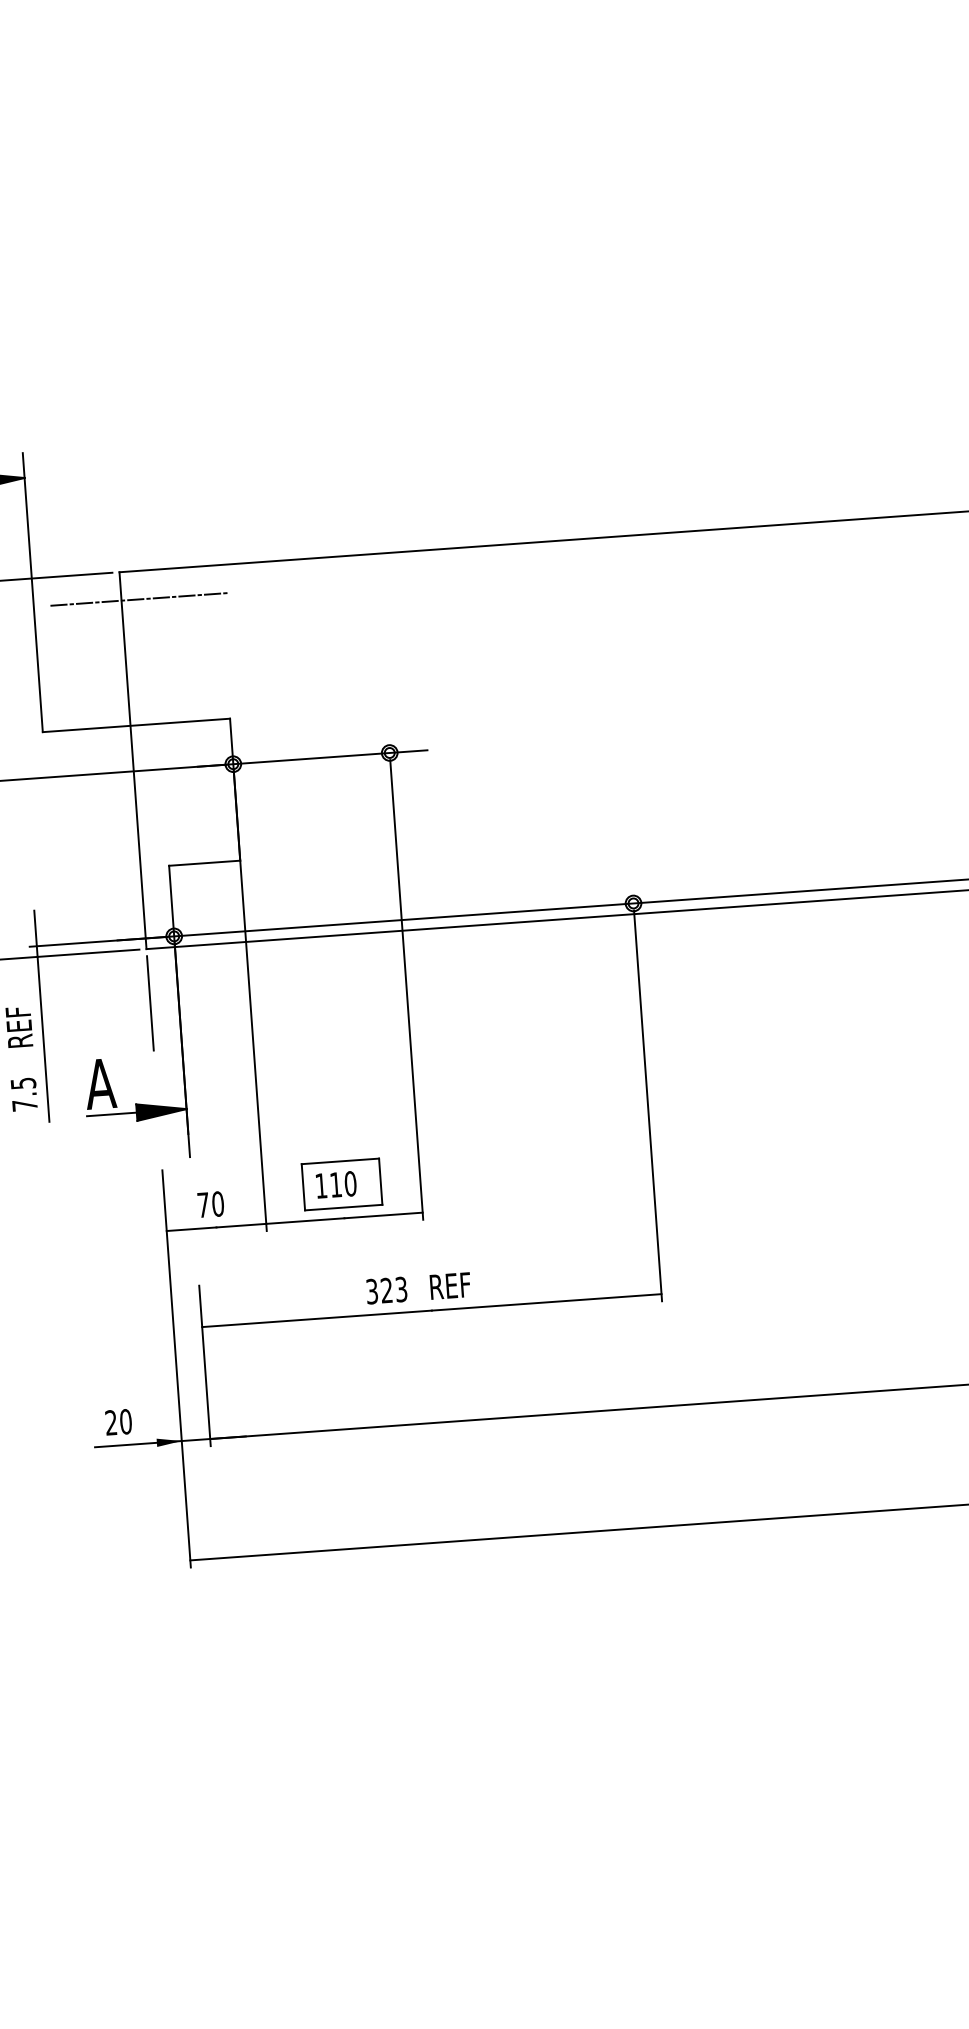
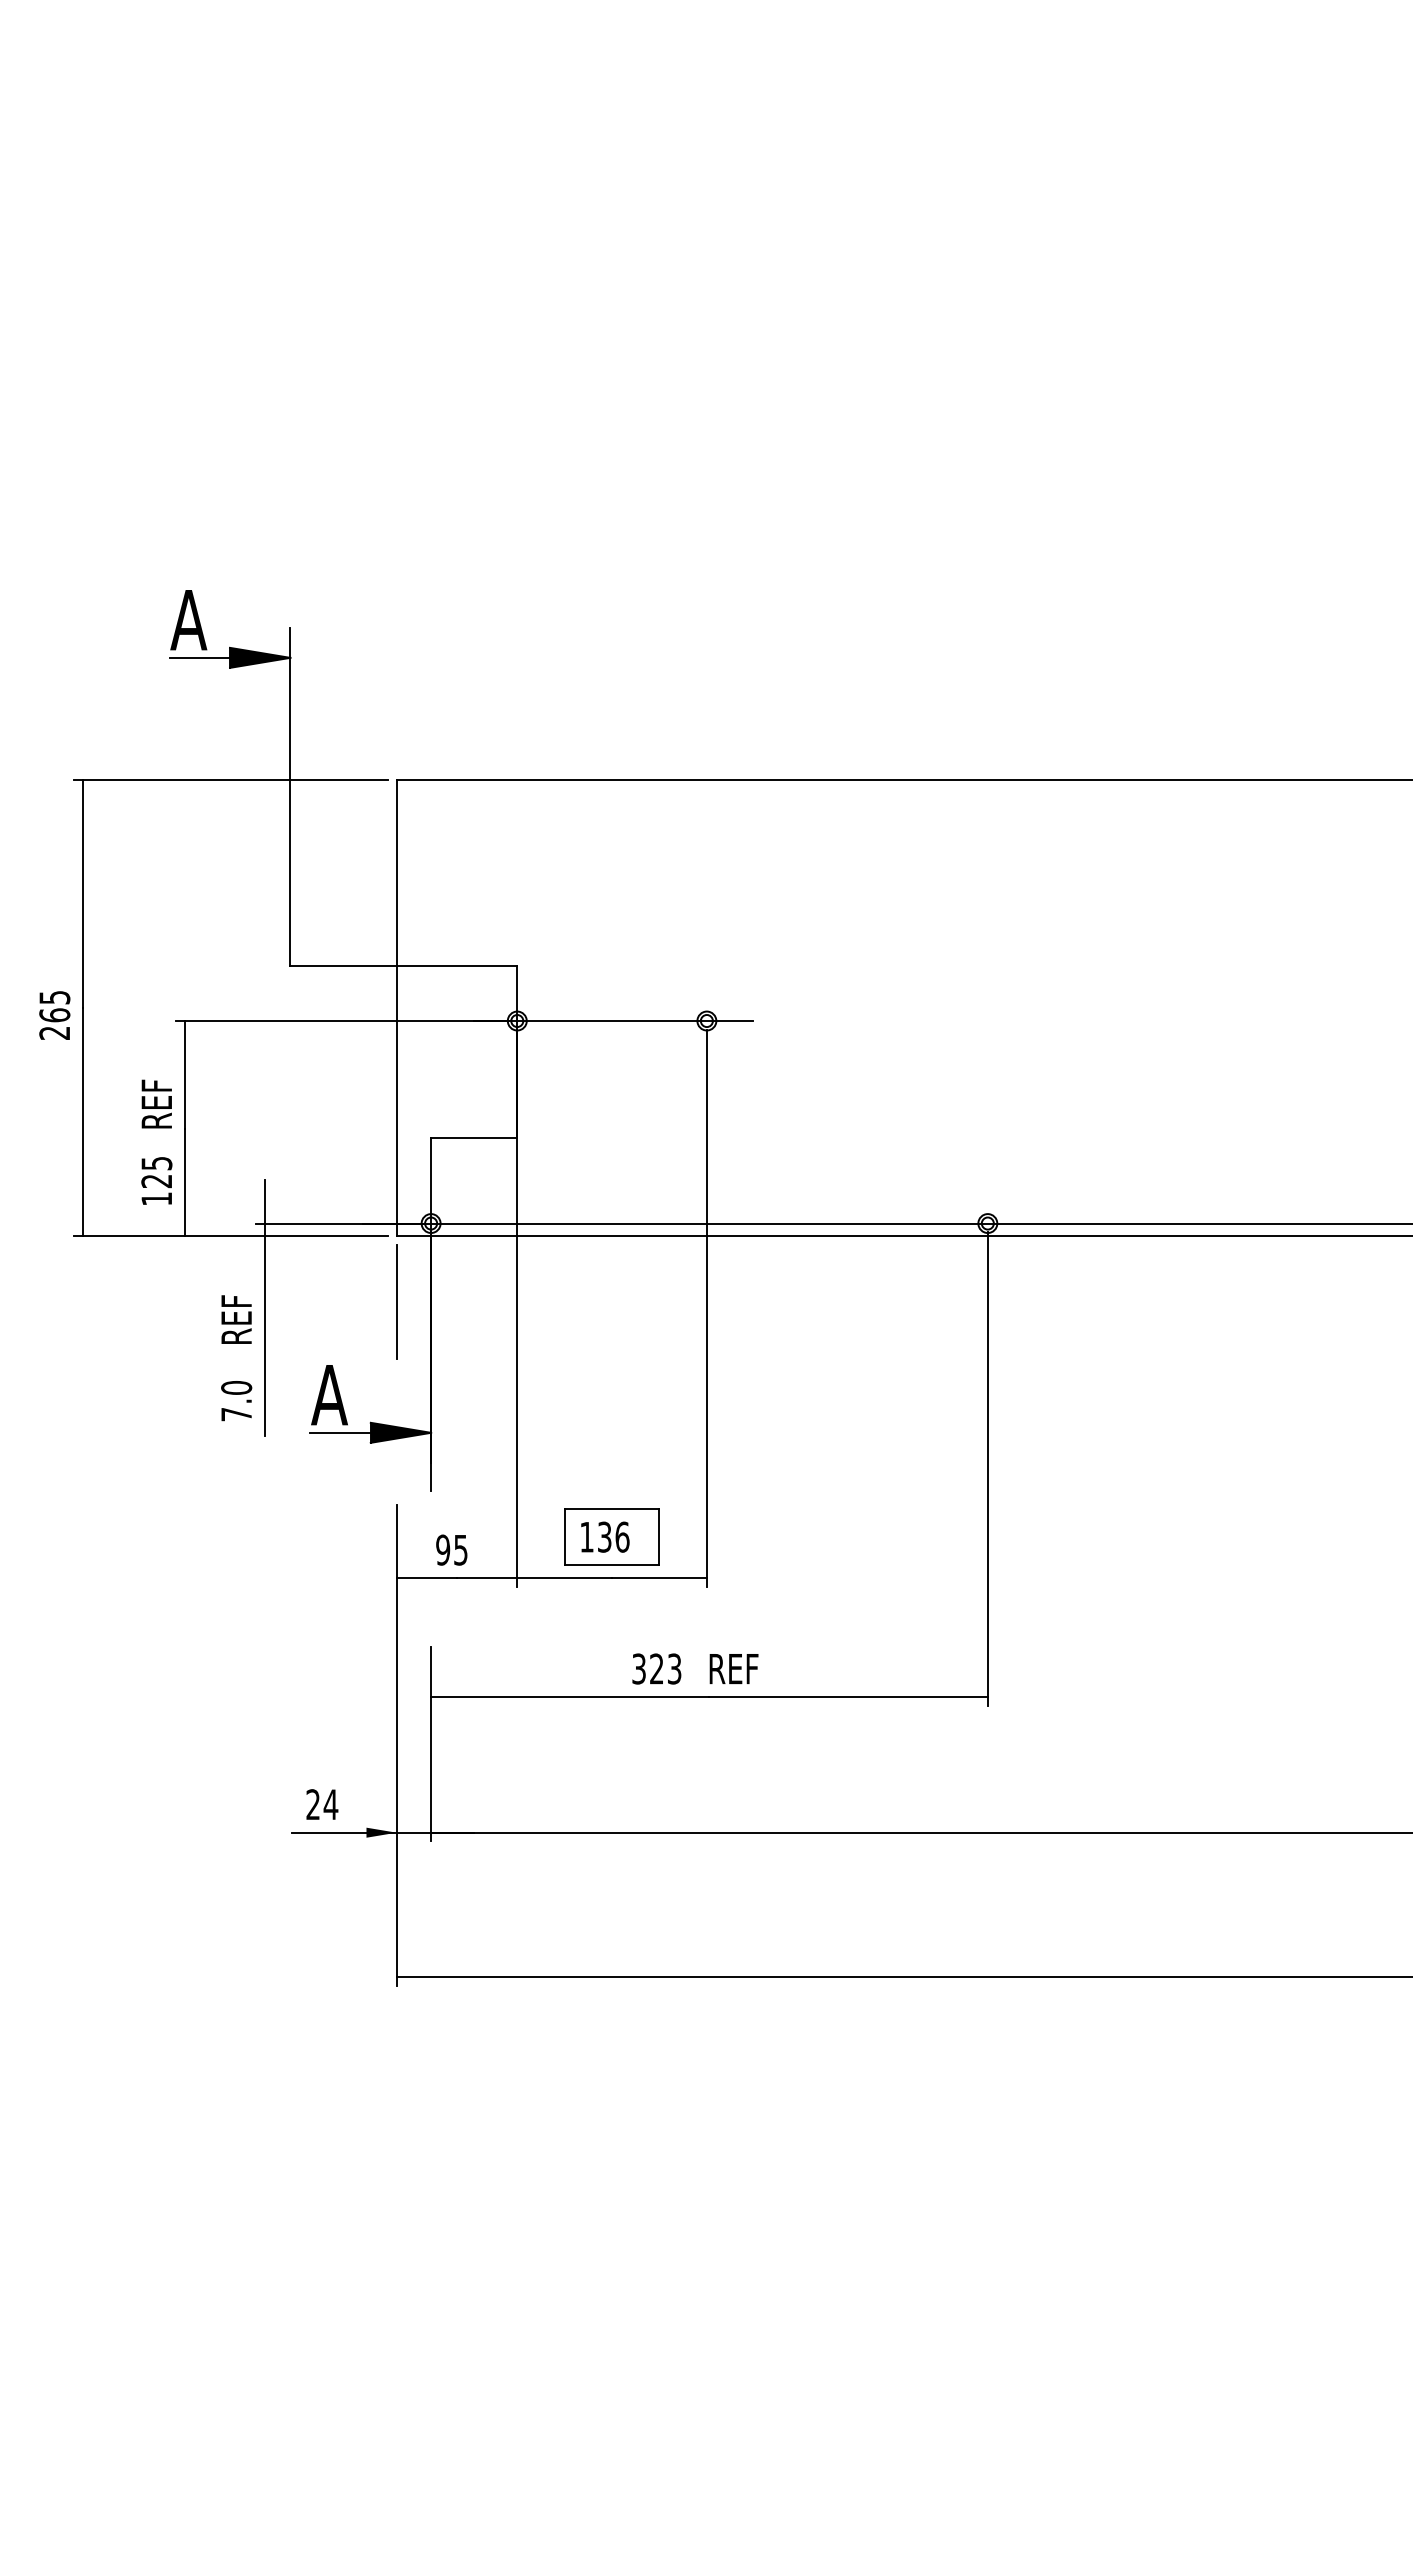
line: (138, 599) -> (417, 814), removed
text: (23, 1083) -> (236, 1387), 7.5 -> 7.0
text: (343, 1183) -> (613, 1536), 110 -> 136
text: (210, 1204) -> (451, 1549), 70 -> 95
text: (125, 1421) -> (330, 1804), 20 -> 24

